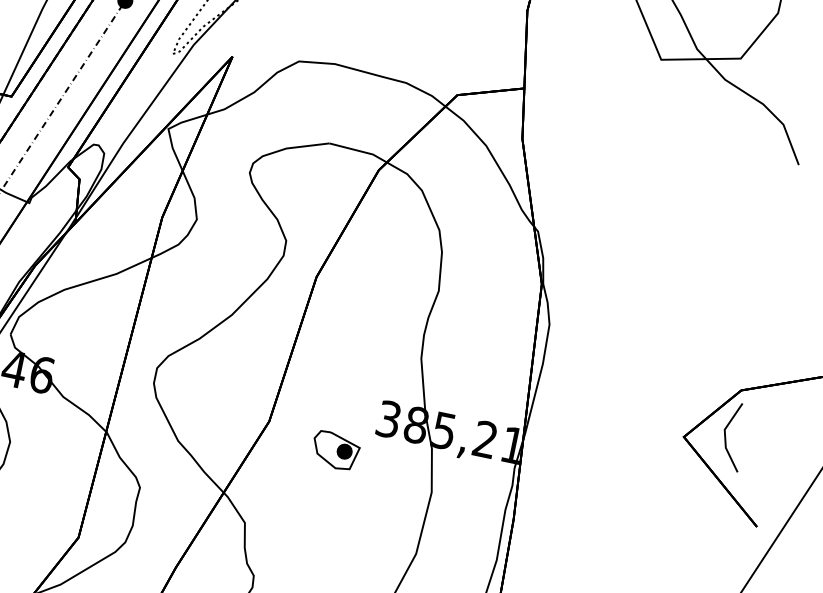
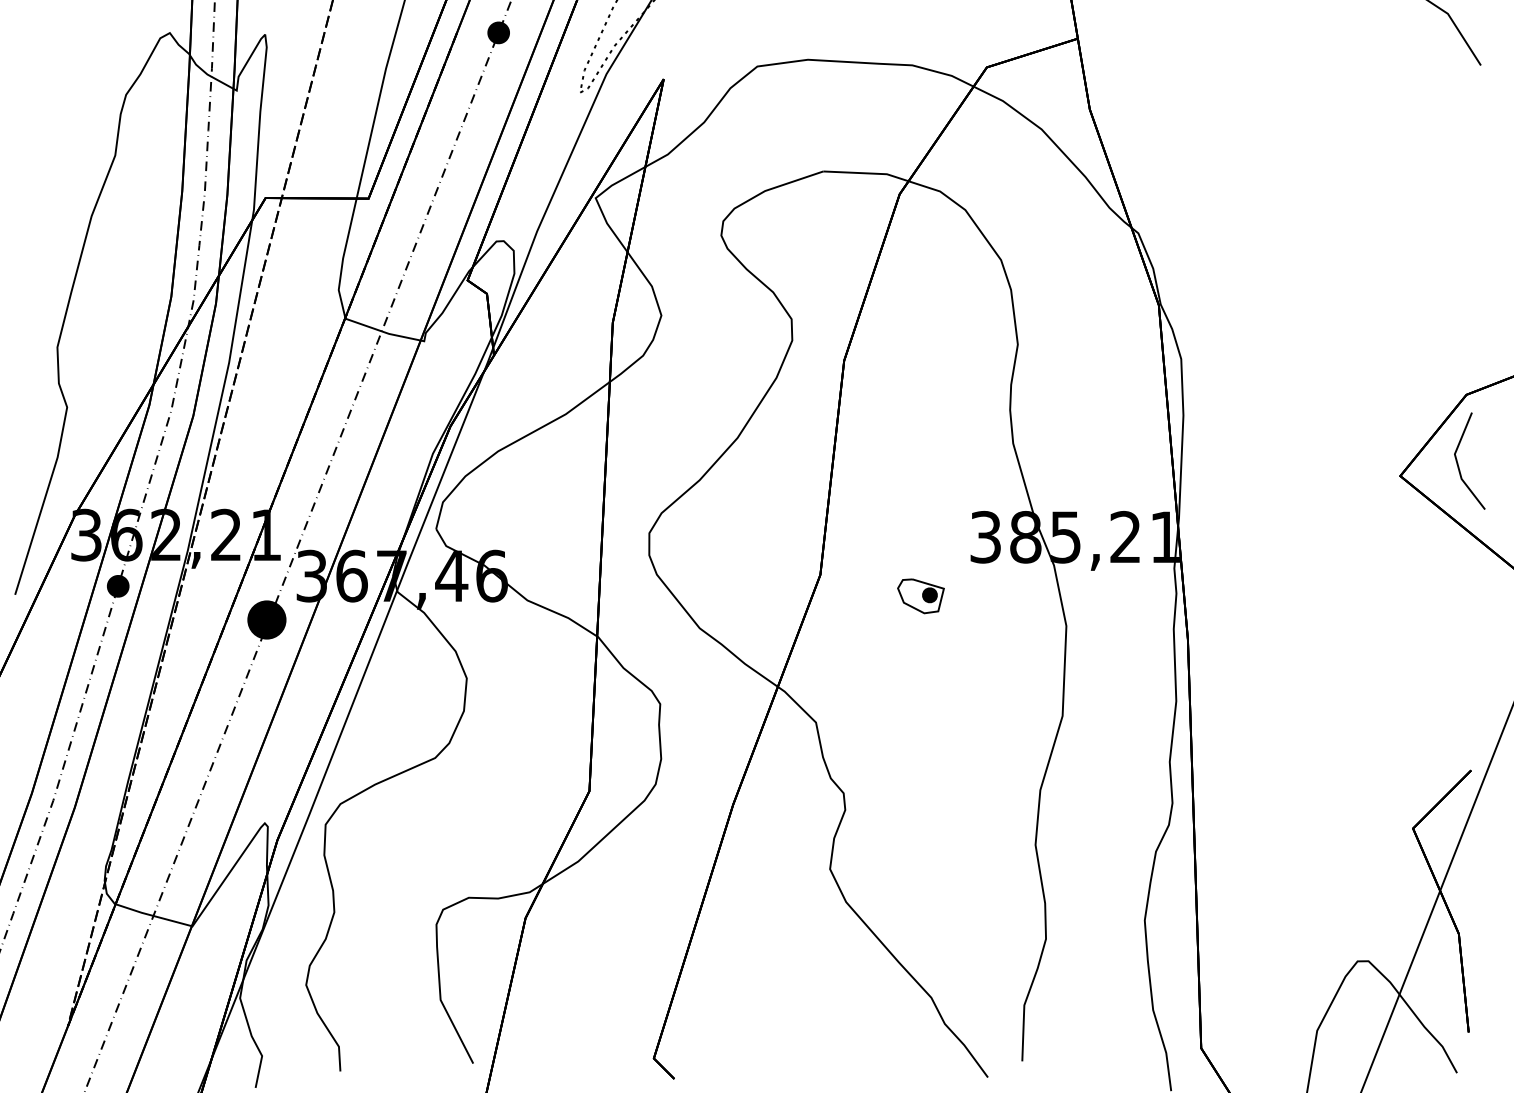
part: (335, 450) -> (920, 596), size x0.7

